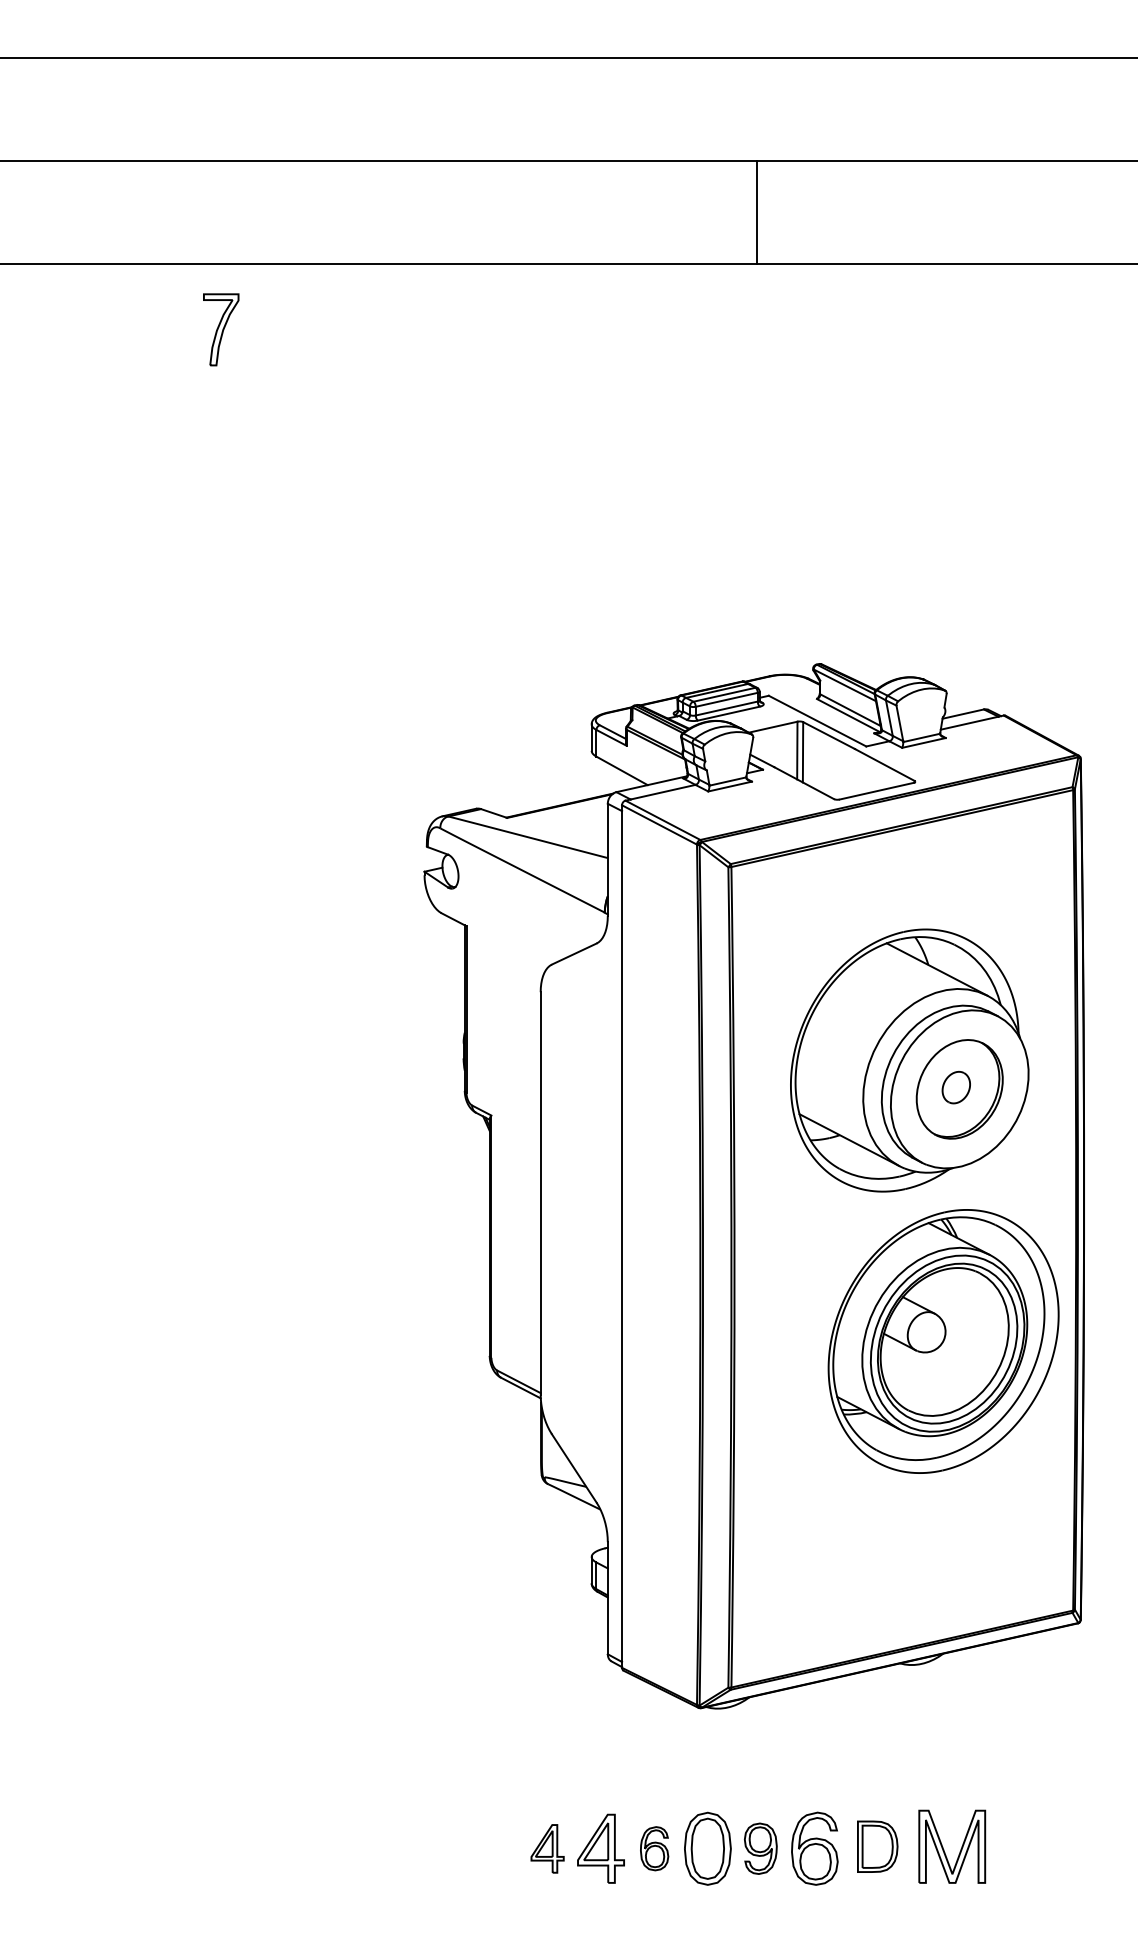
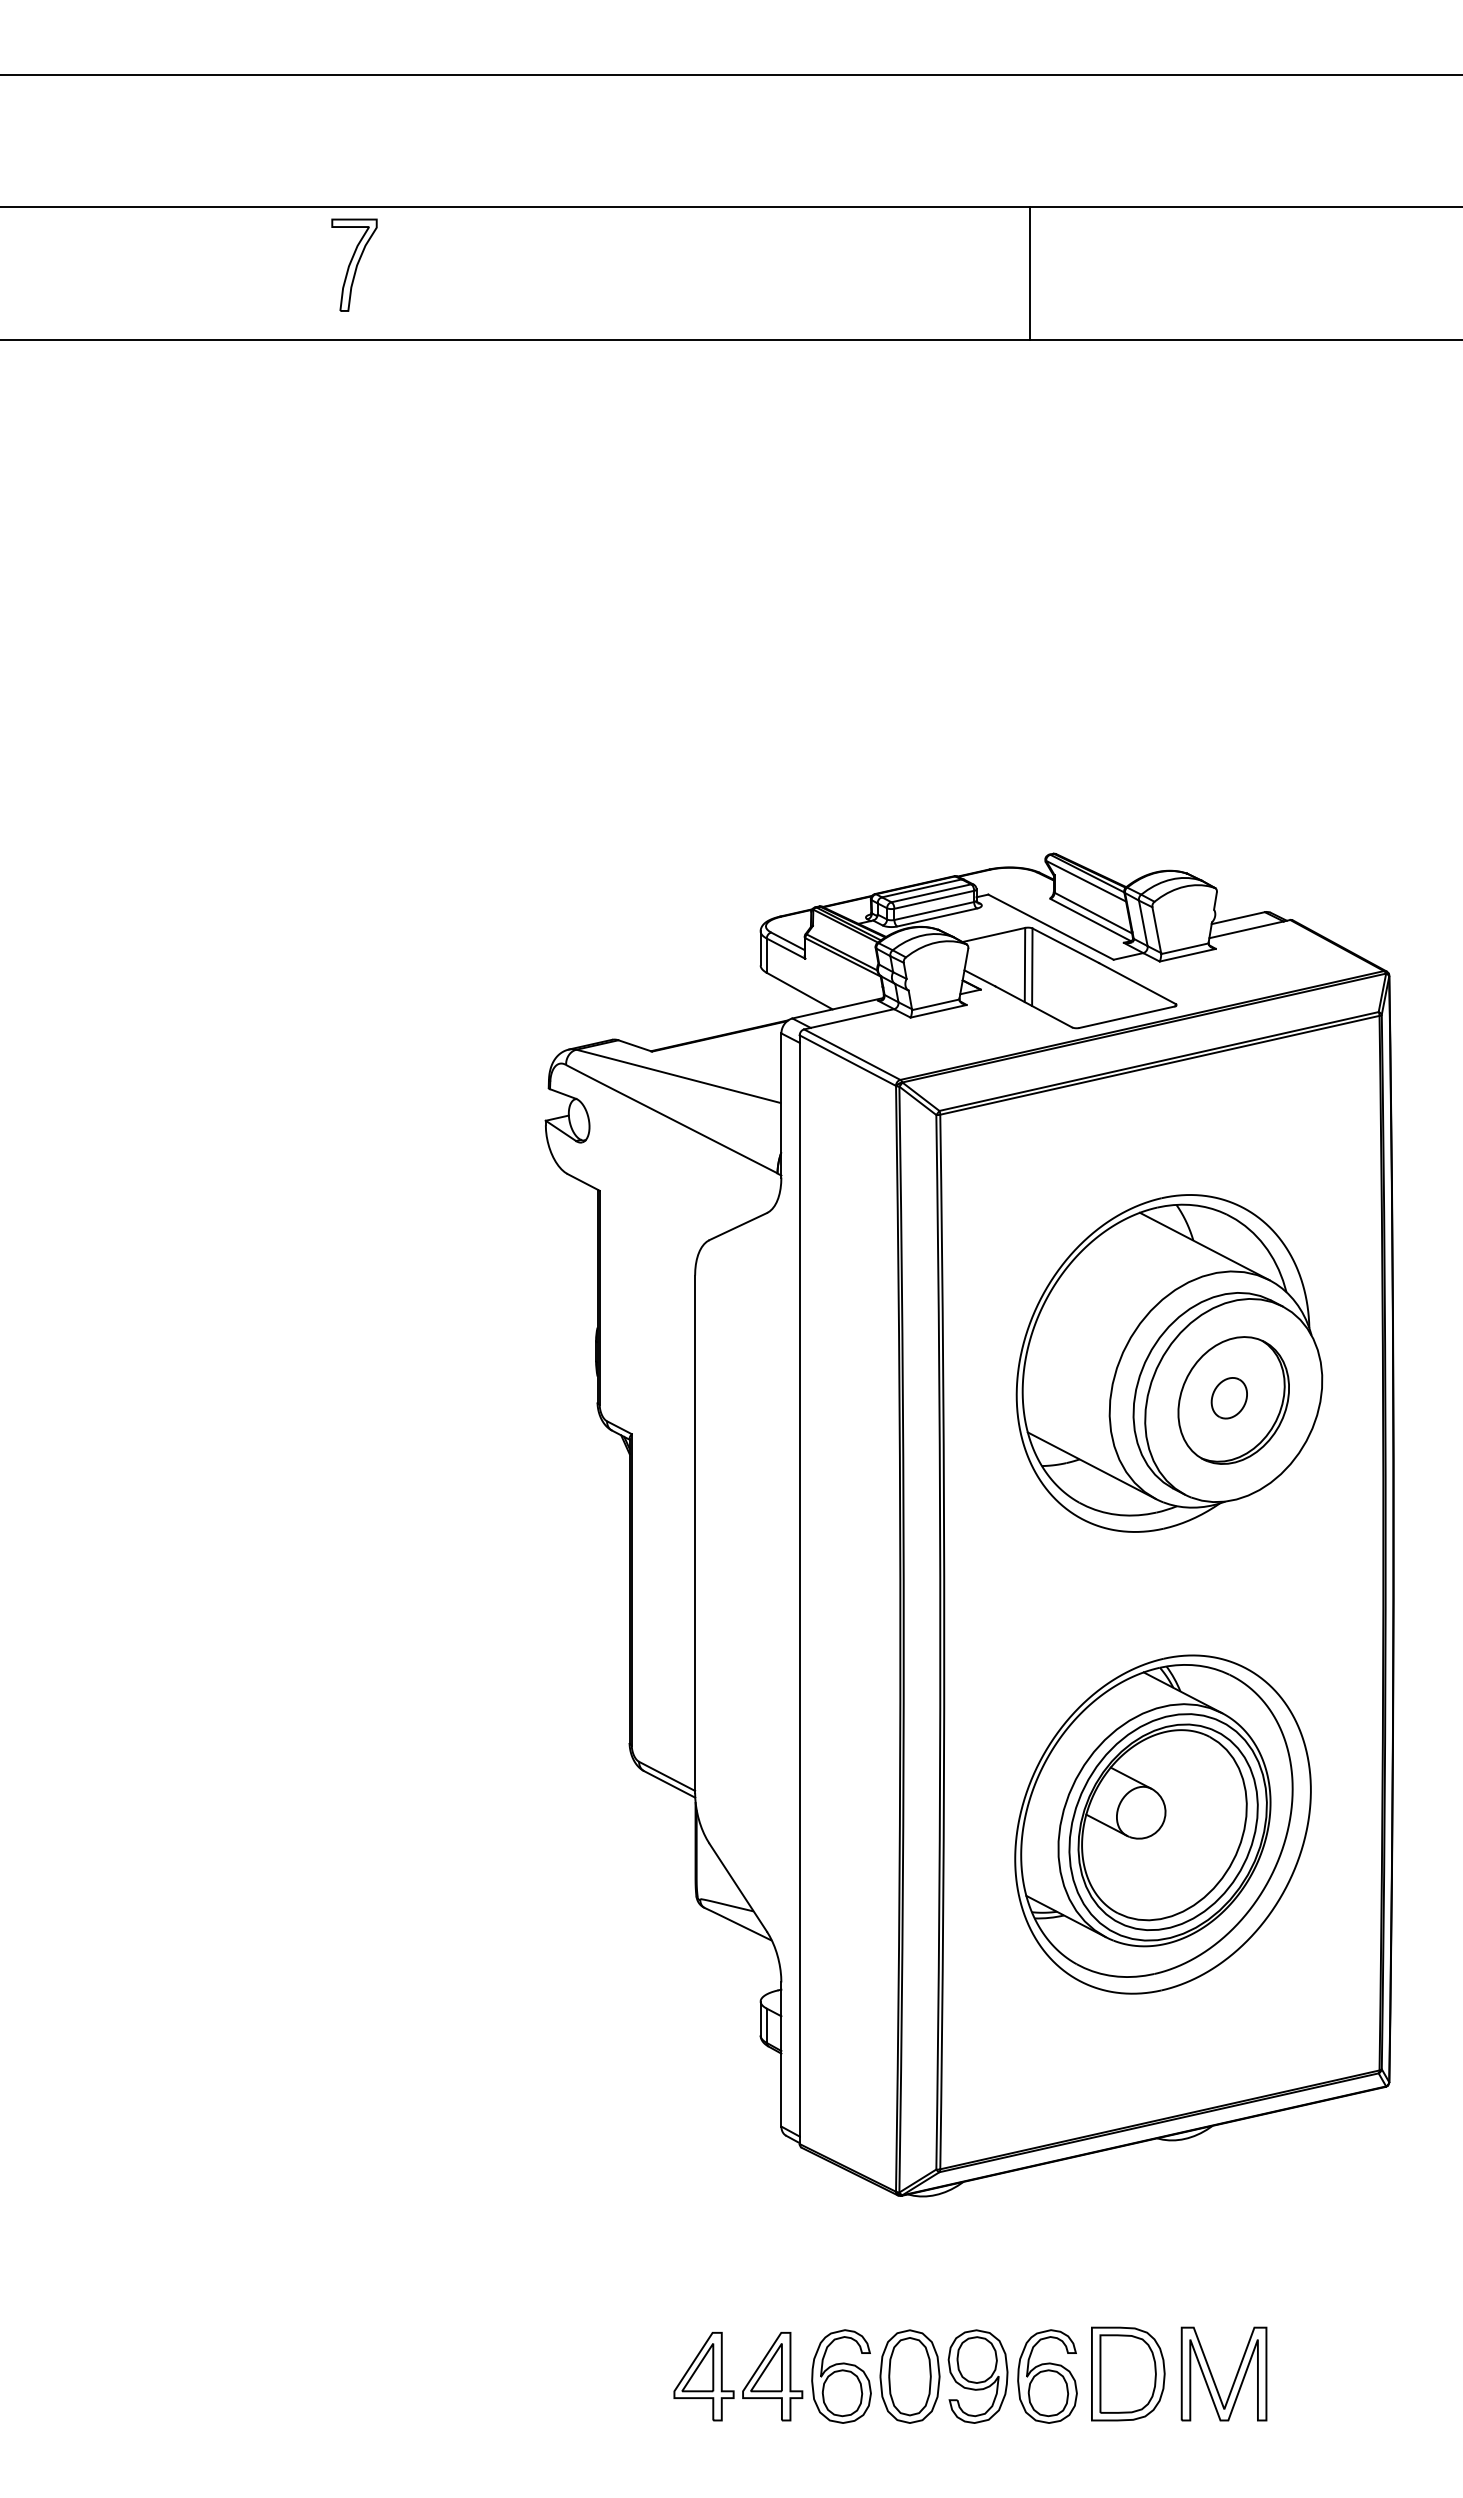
line: (757, 212) -> (1030, 273), moved
part: (221, 329) -> (354, 264), moved
part: (943, 1341) -> (1162, 1824), moved
part: (877, 1846) -> (1128, 2373), size x1.43
part: (547, 1848) -> (703, 2376), size x1.43
part: (654, 1848) -> (841, 2376), size x1.67
part: (760, 1848) -> (977, 2376), size x1.43

